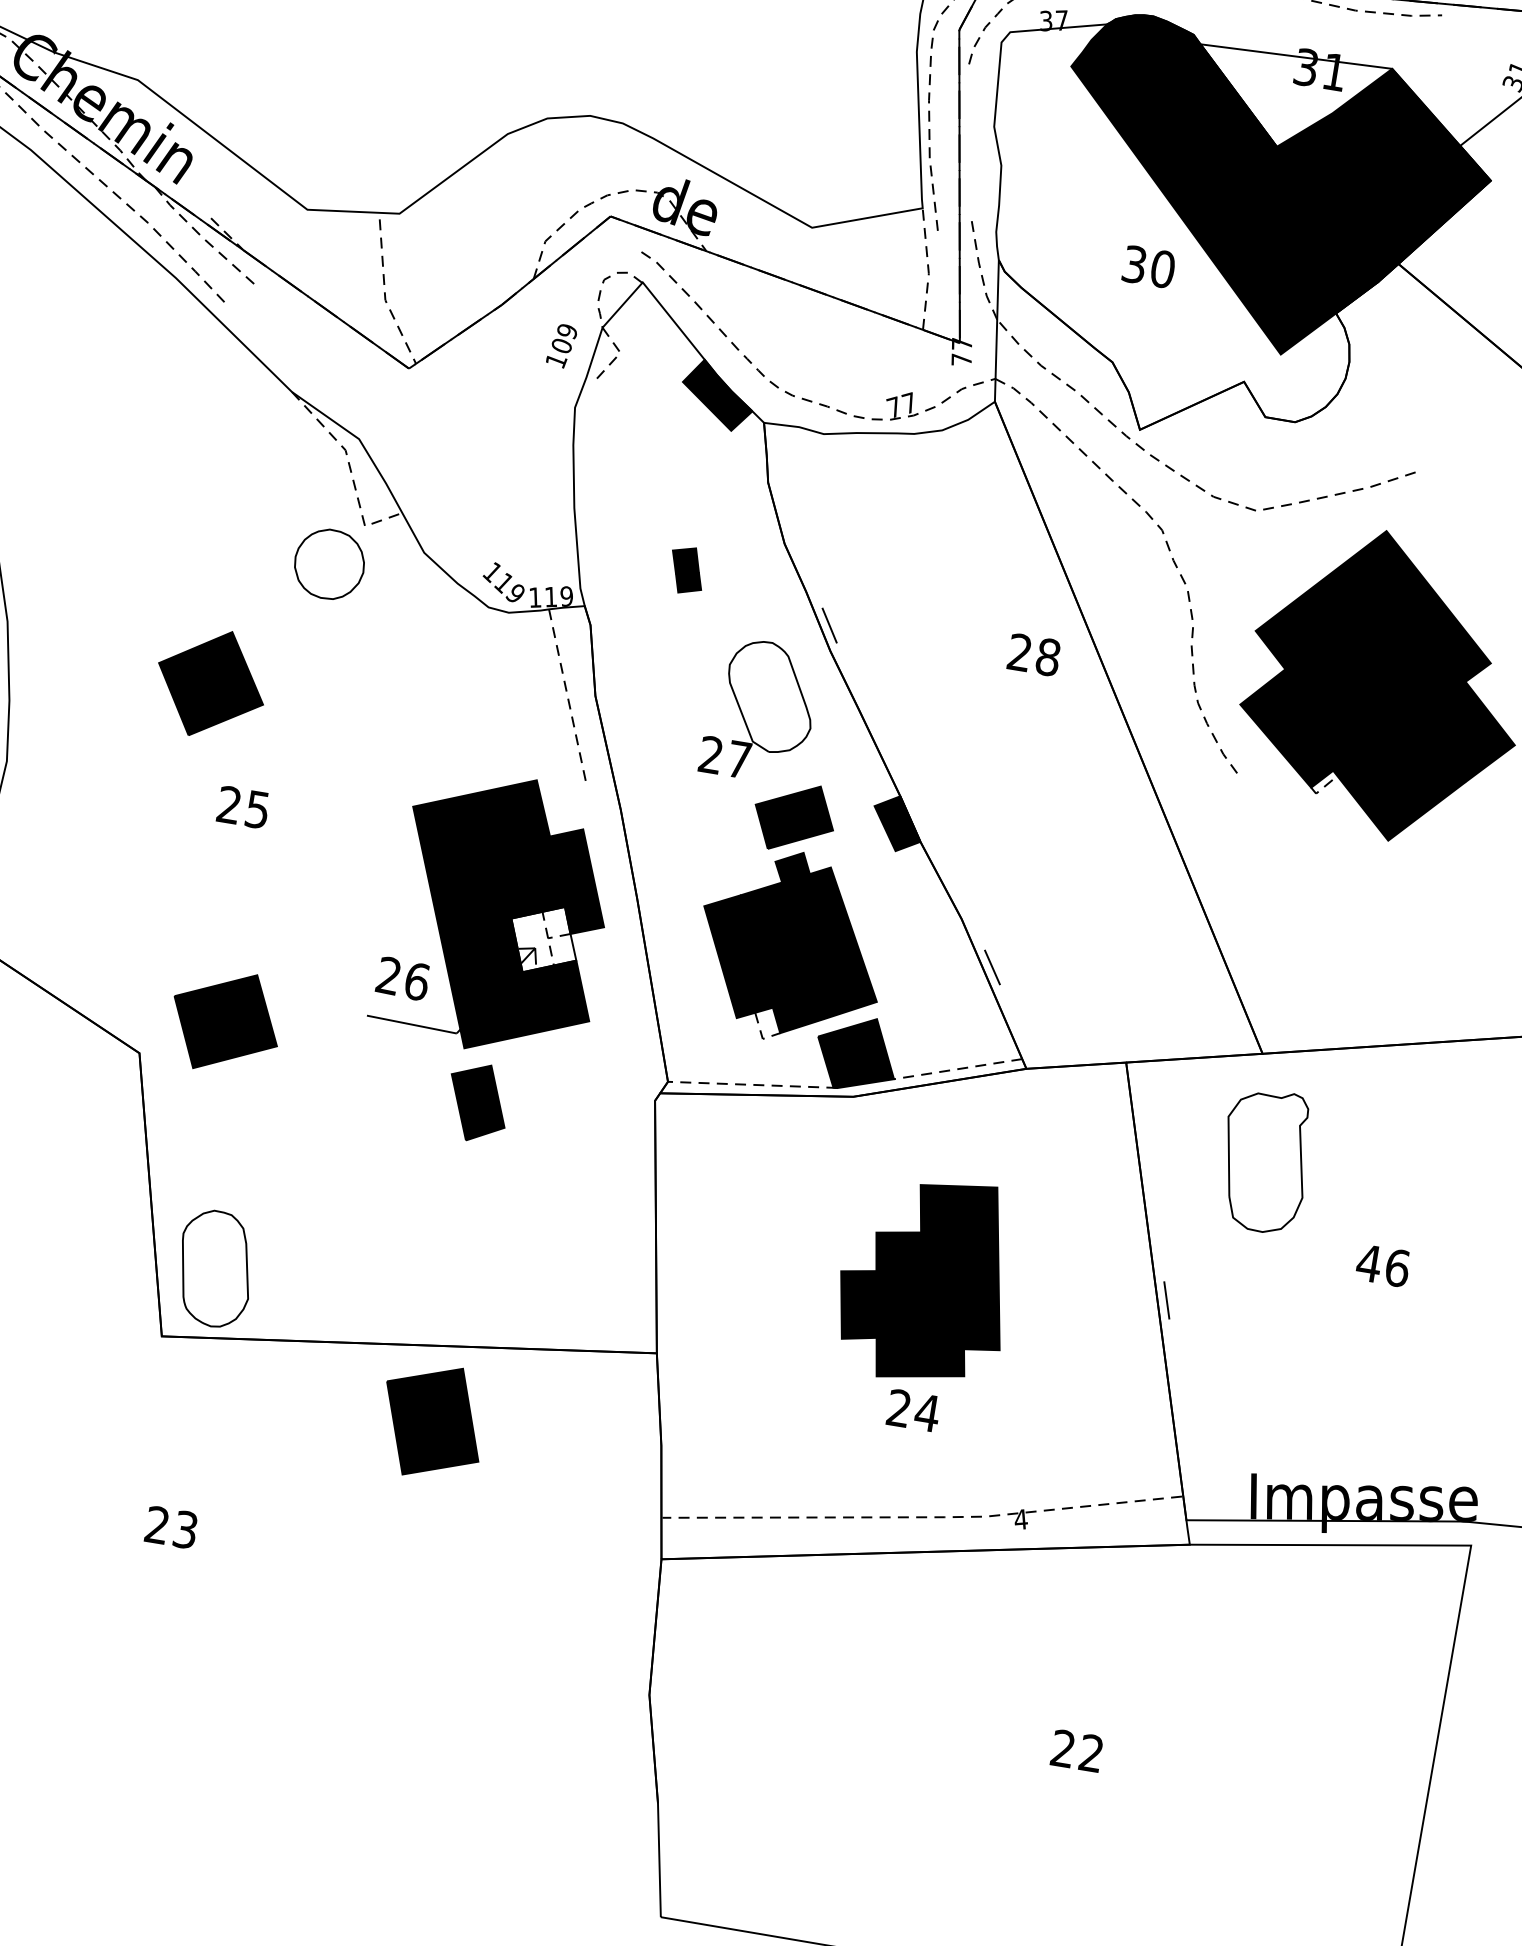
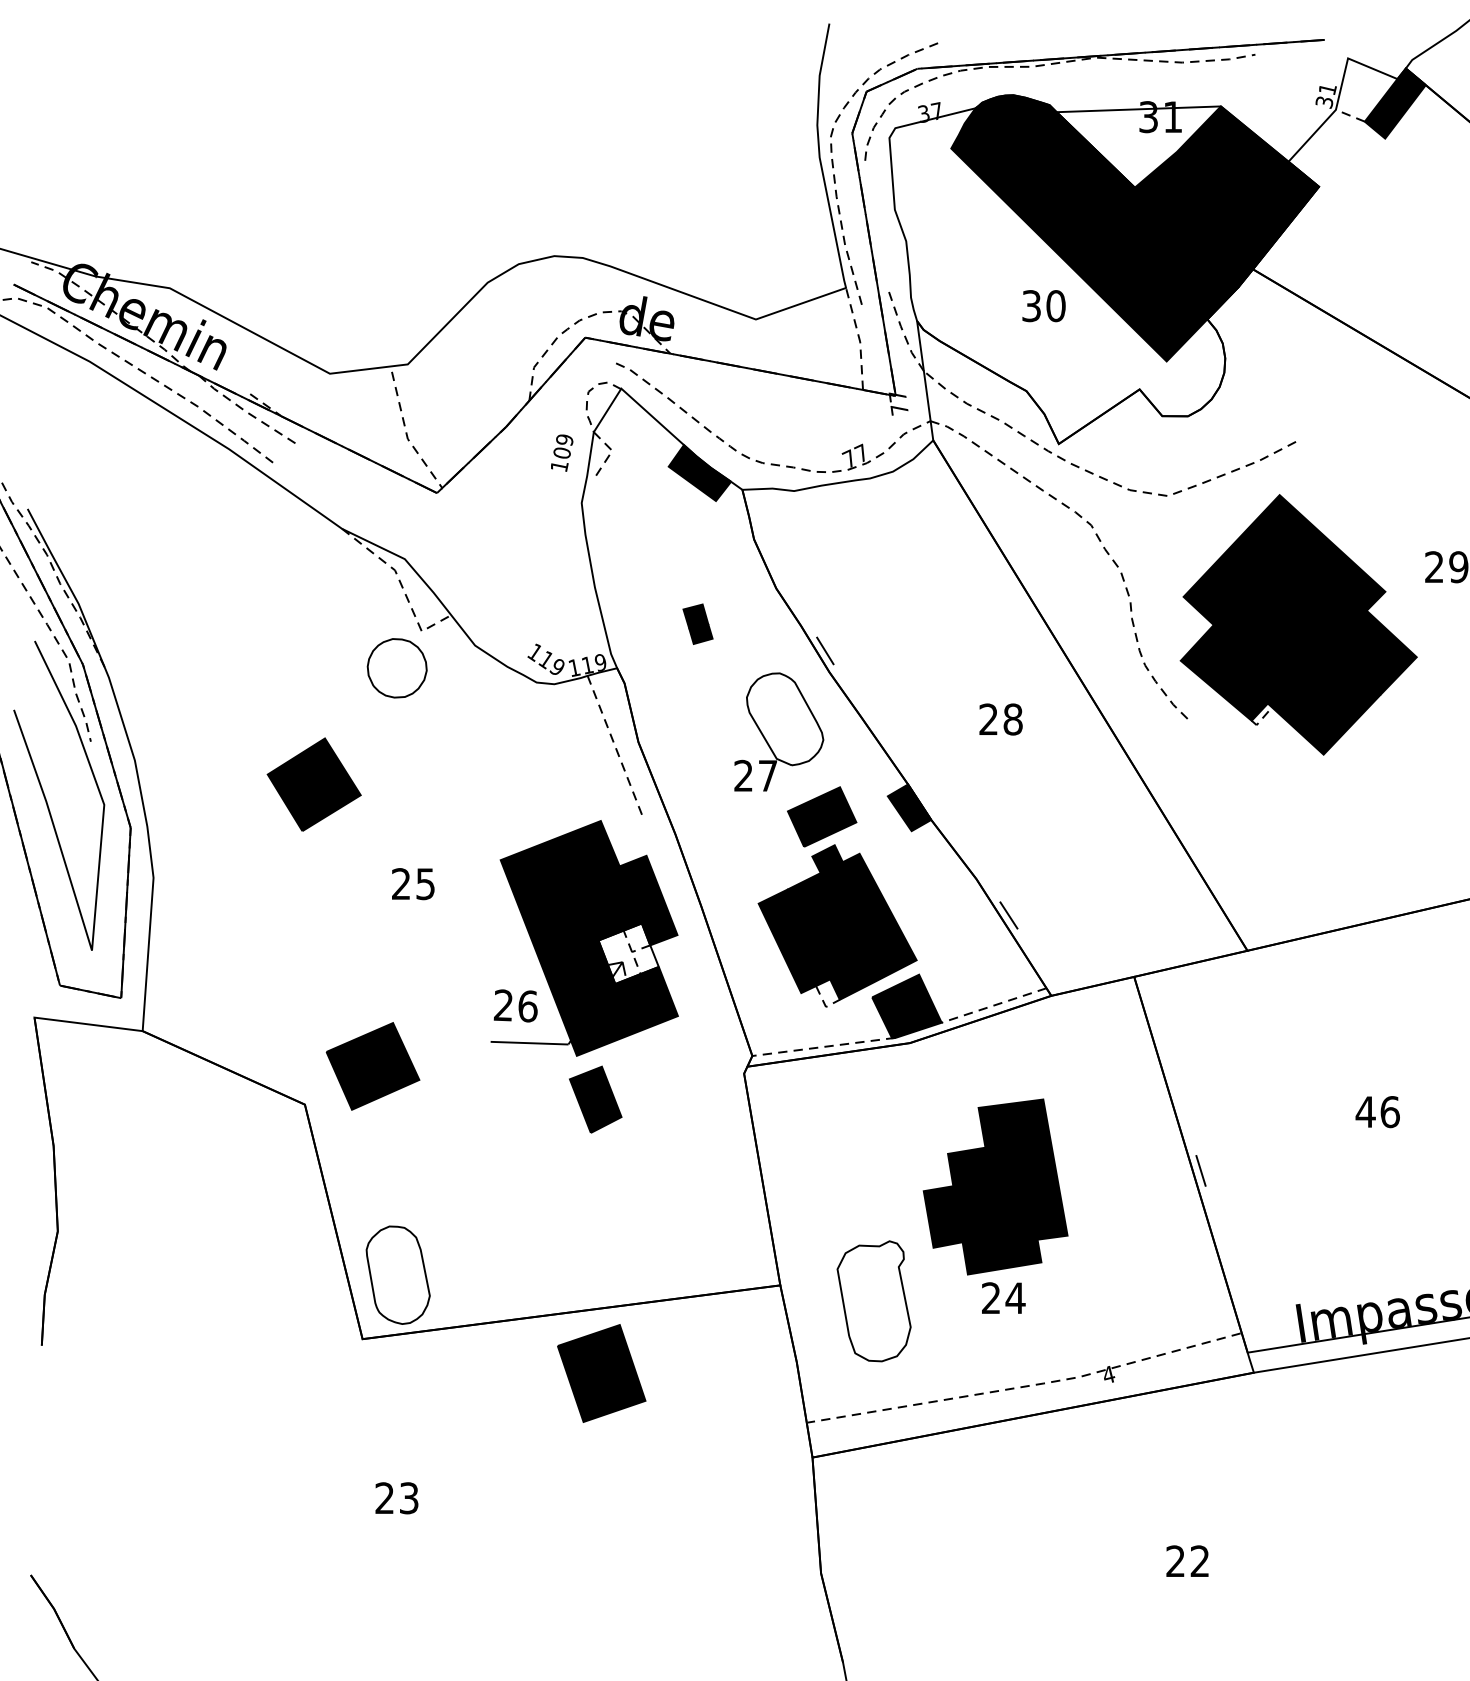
text: (1033, 654) -> (1000, 719), moved
text: (243, 807) -> (413, 884), moved
part: (1264, 1160) -> (873, 1301), moved

